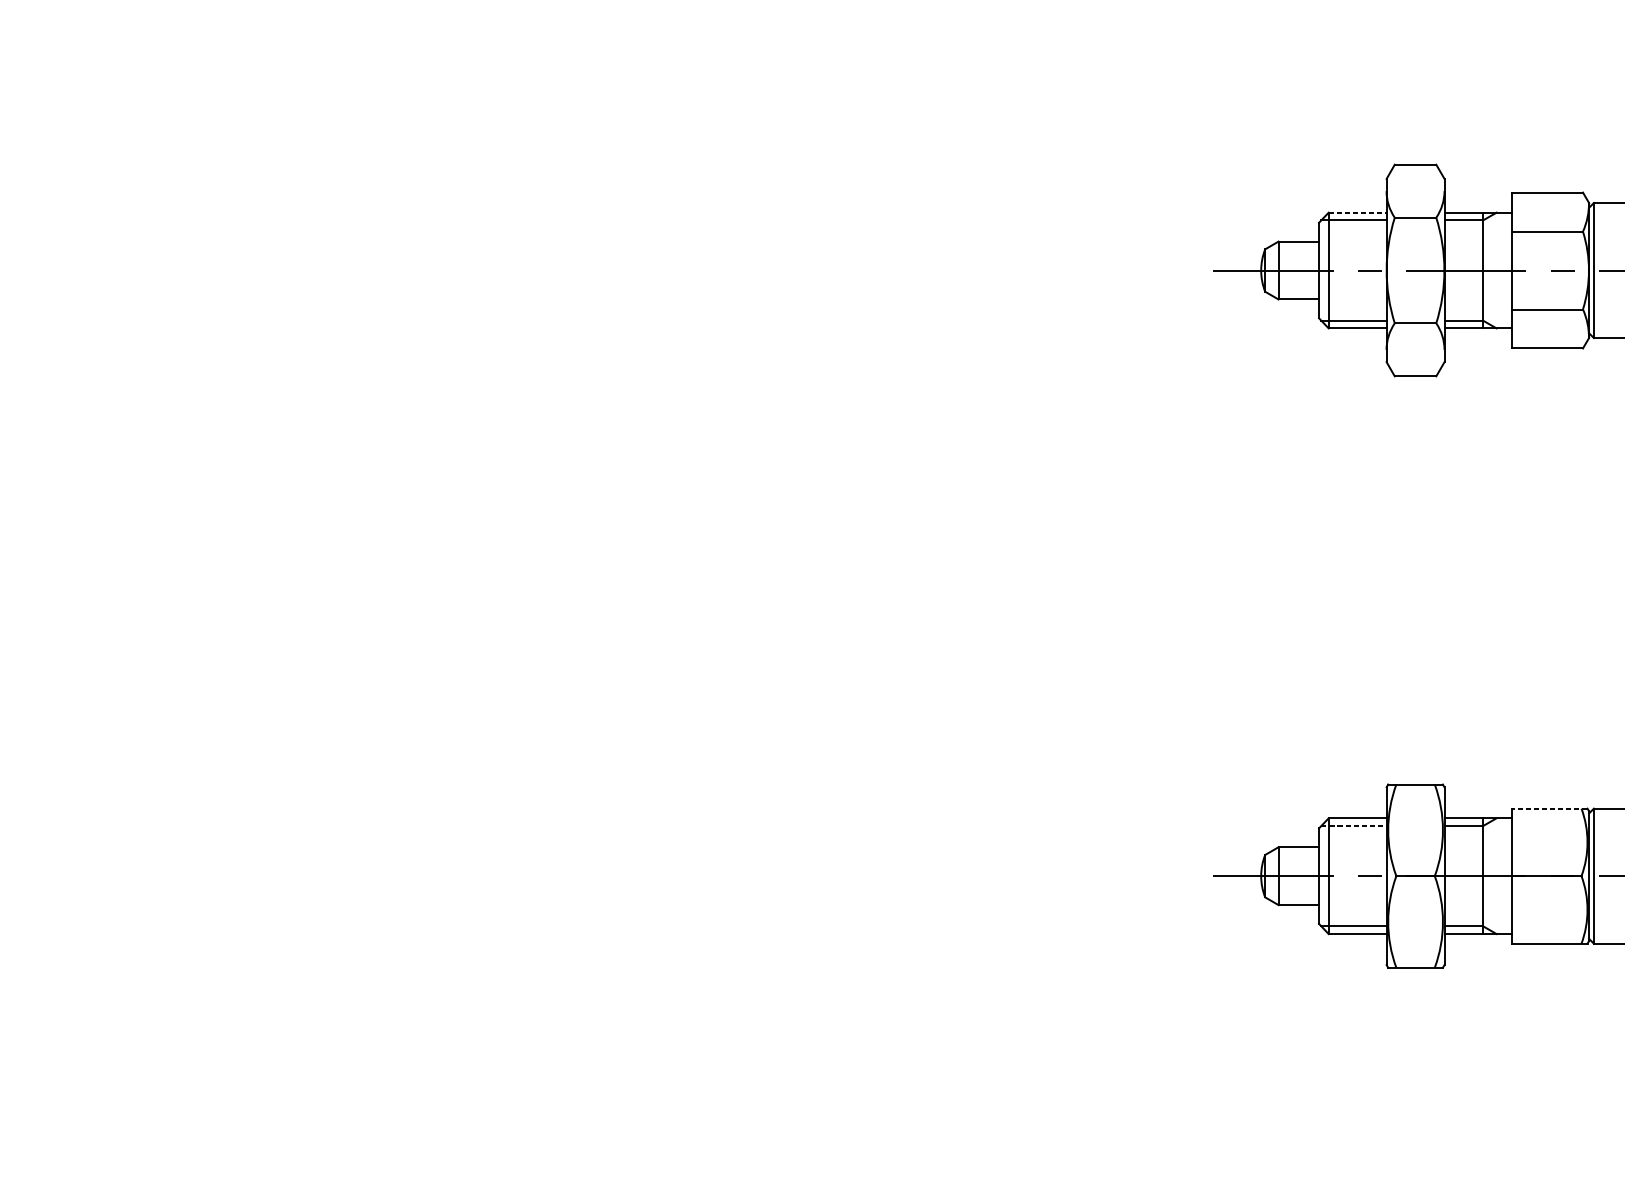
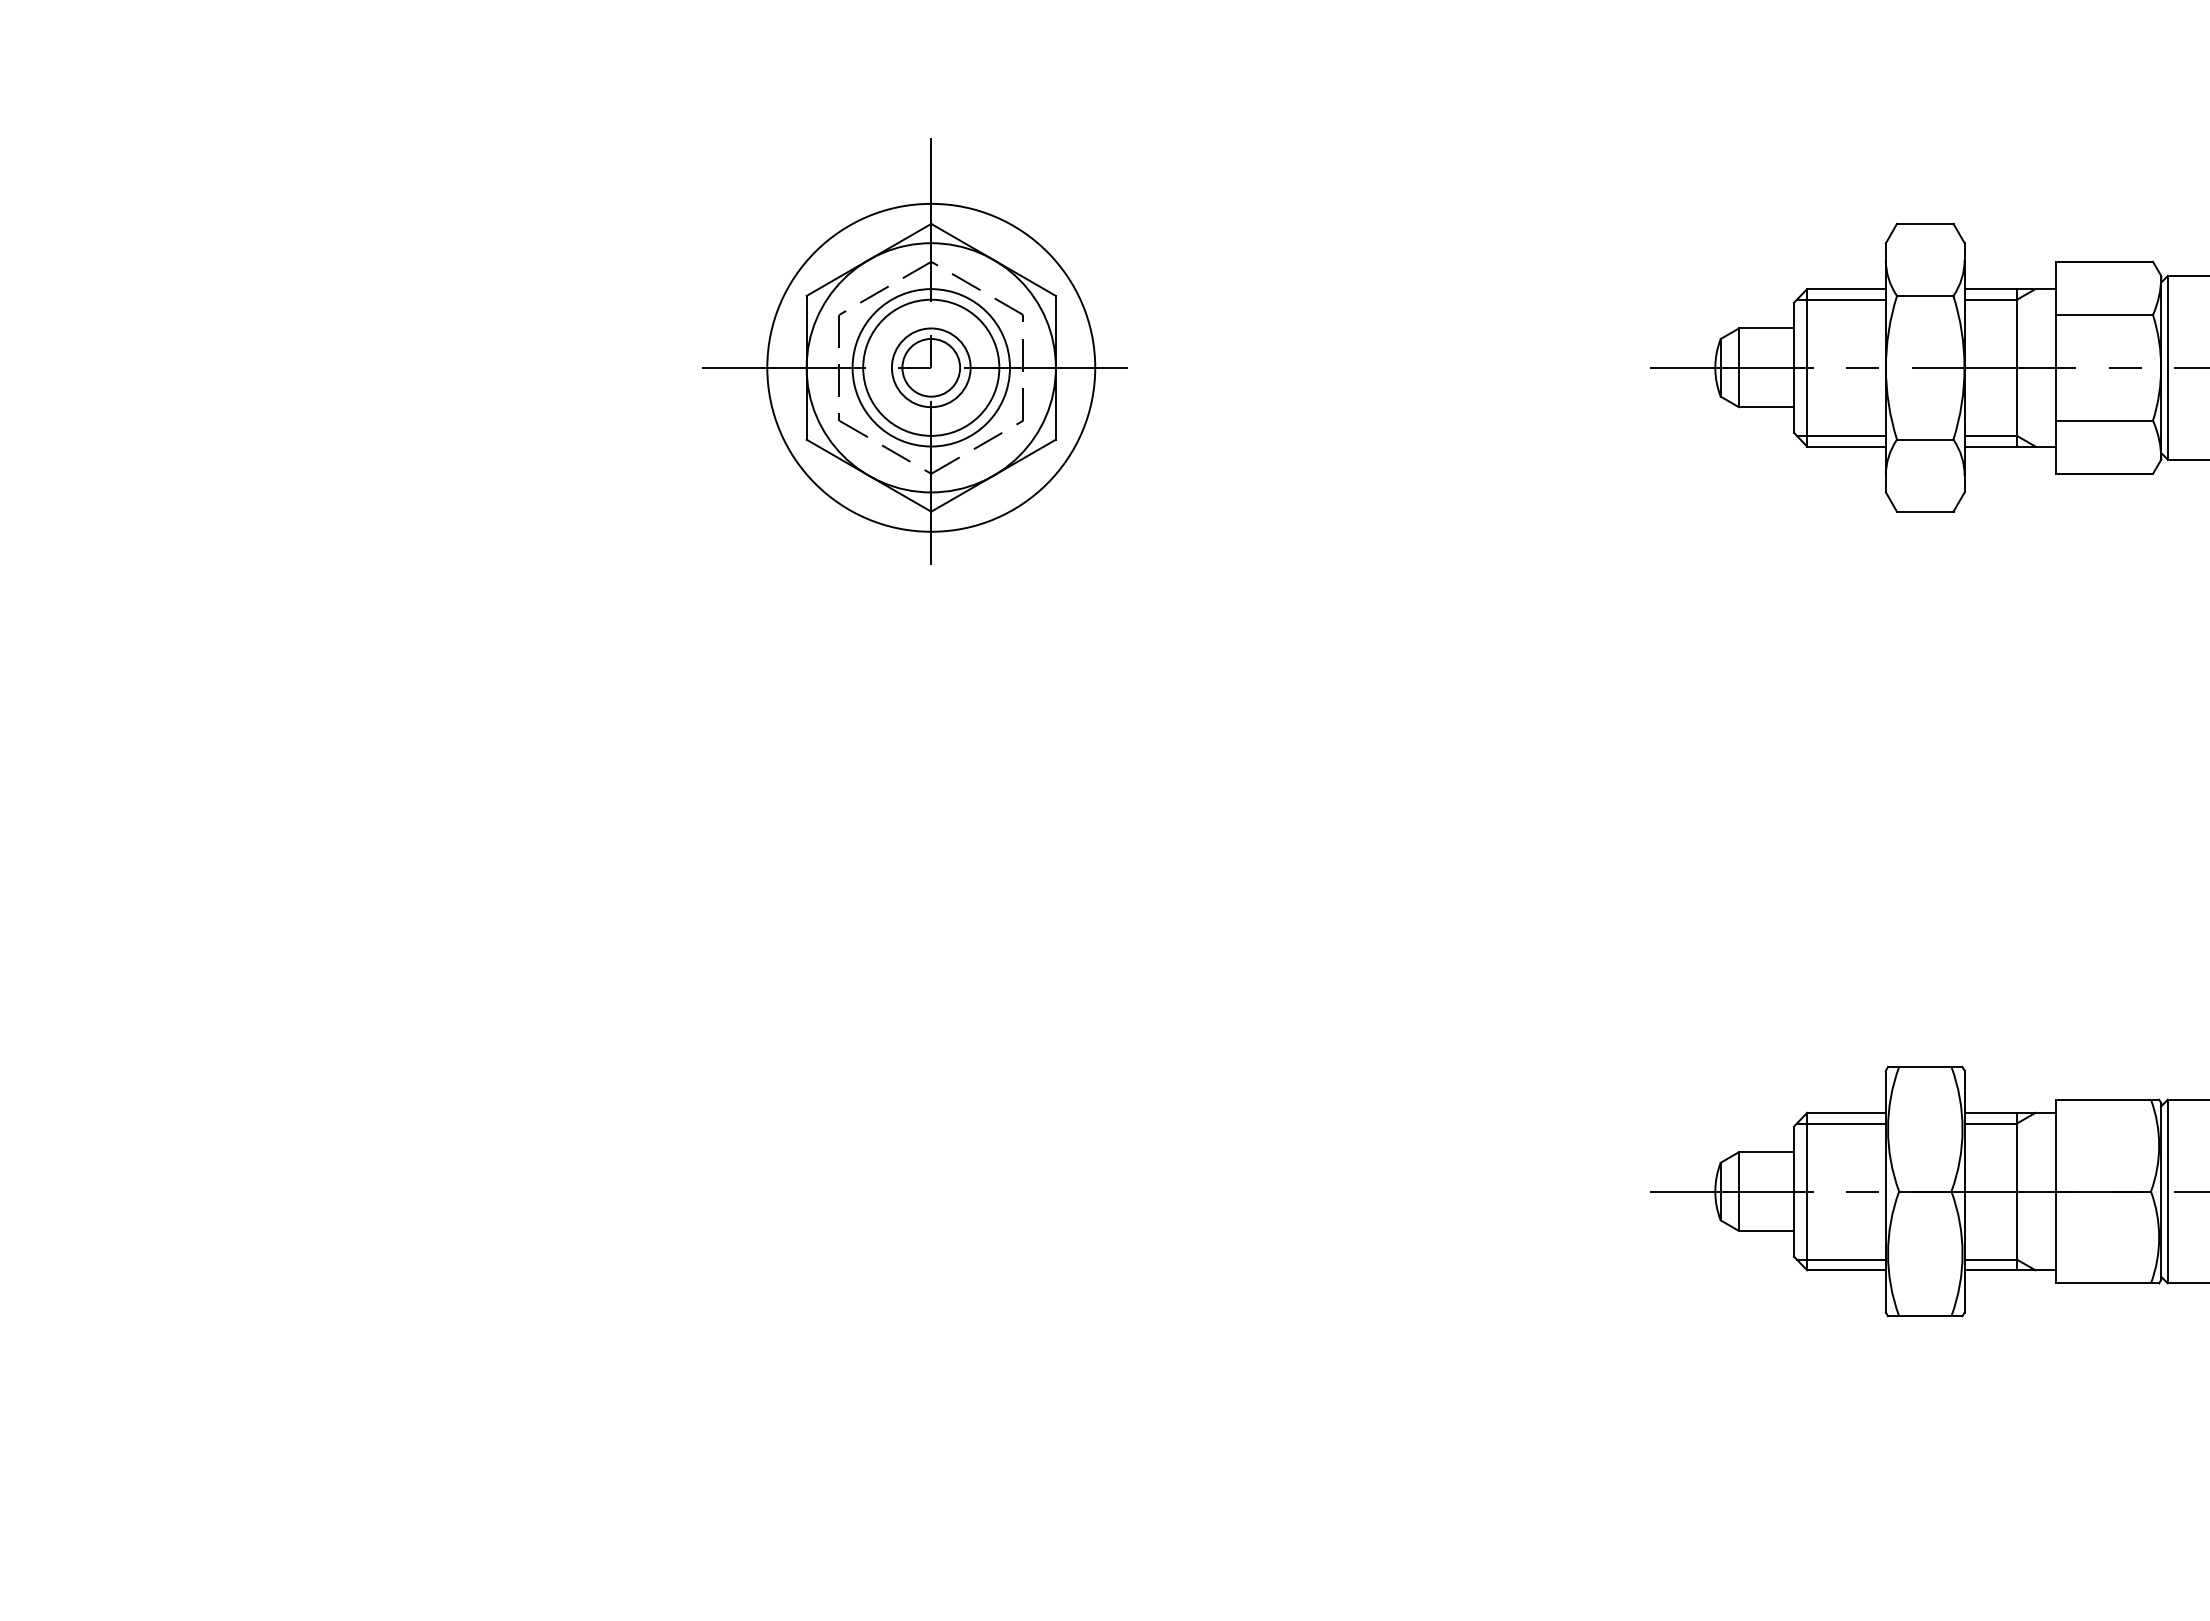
line: (1358, 212) -> (1847, 289), dashed -> solid
part: (672, 258) -> (914, 351), added
line: (1549, 808) -> (2107, 1099), dashed -> solid
line: (1353, 826) -> (1841, 1123), dashed -> solid

